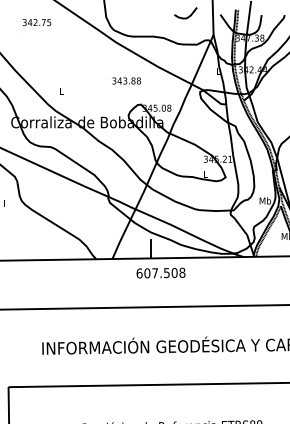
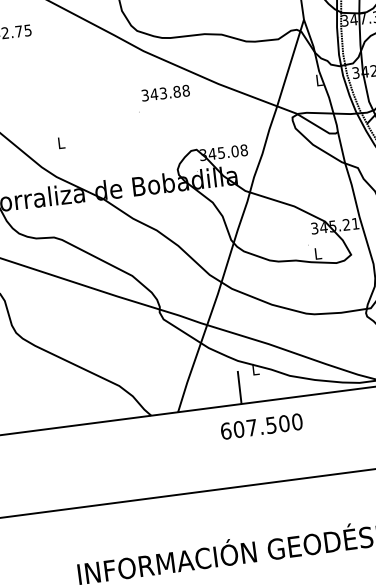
text: (126, 80) -> (165, 92), moved
text: (182, 272) -> (297, 421), 607.508 -> 607.500

